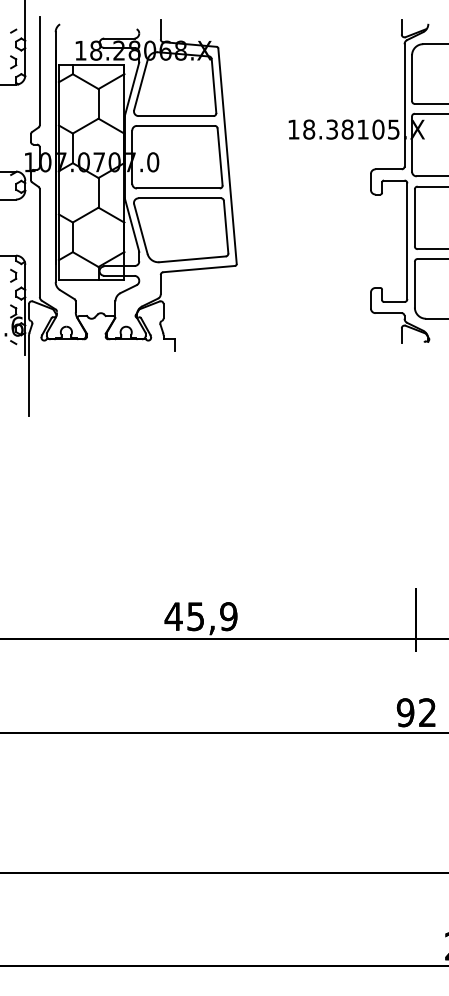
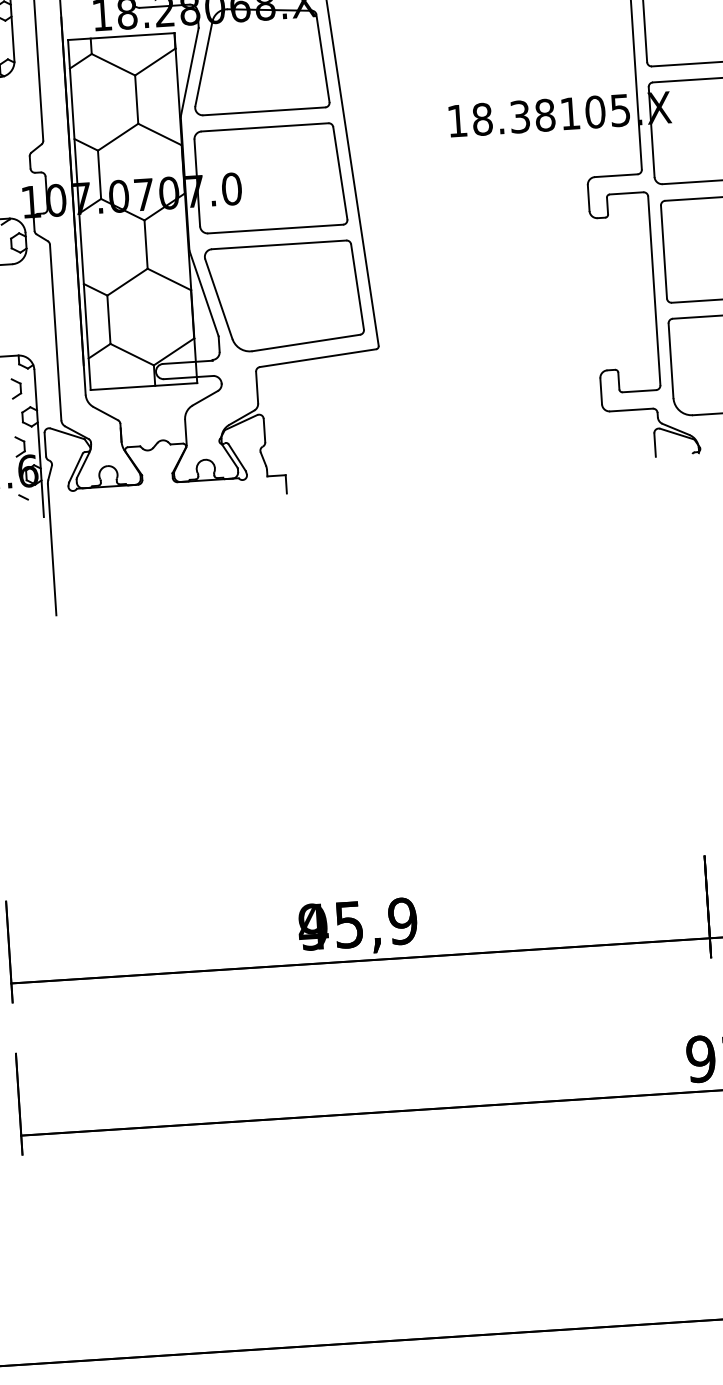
text: (173, 616) -> (312, 926), 45,9 -> 95,9

